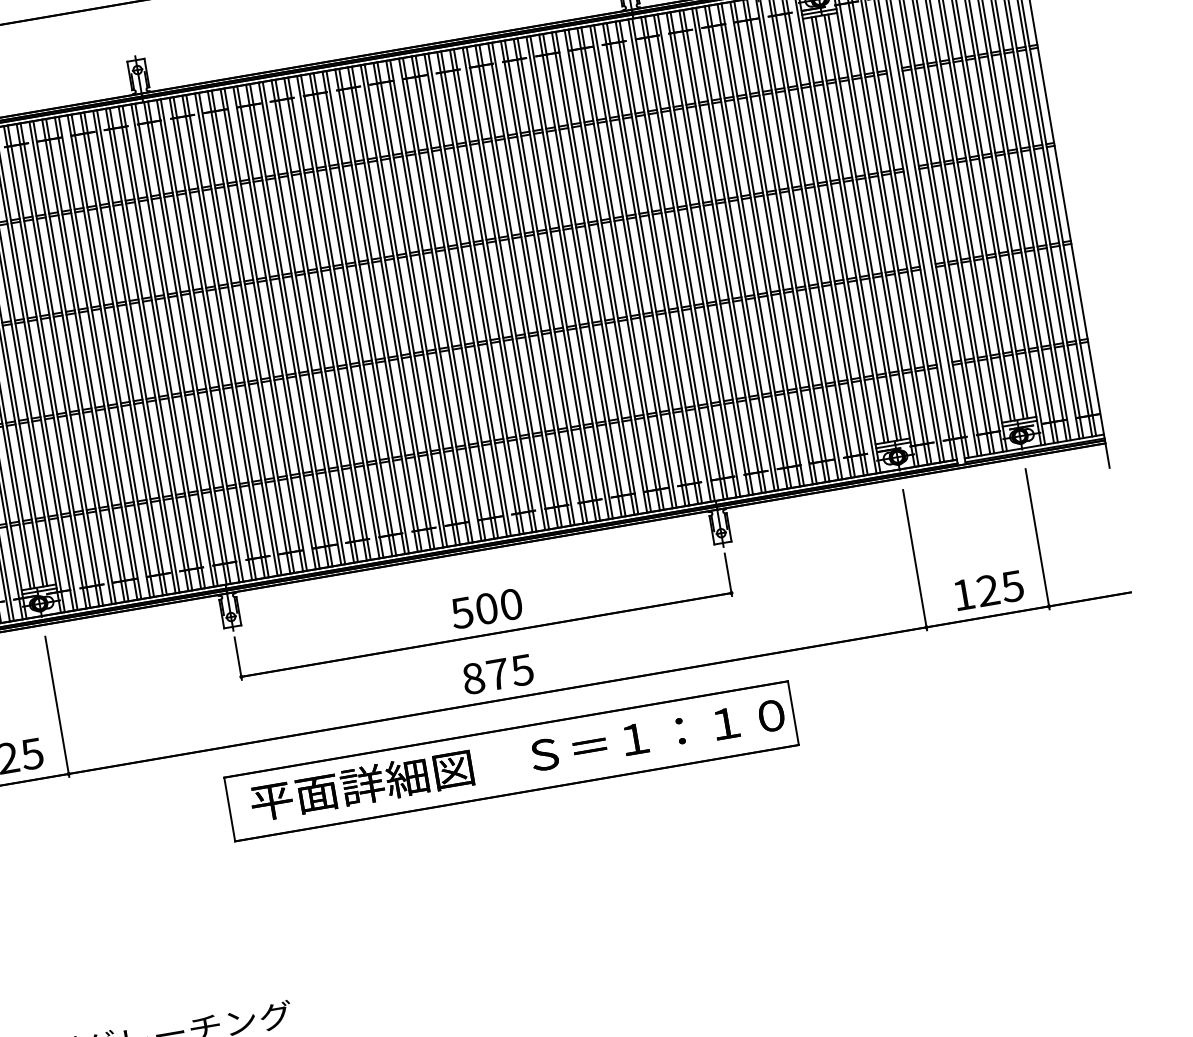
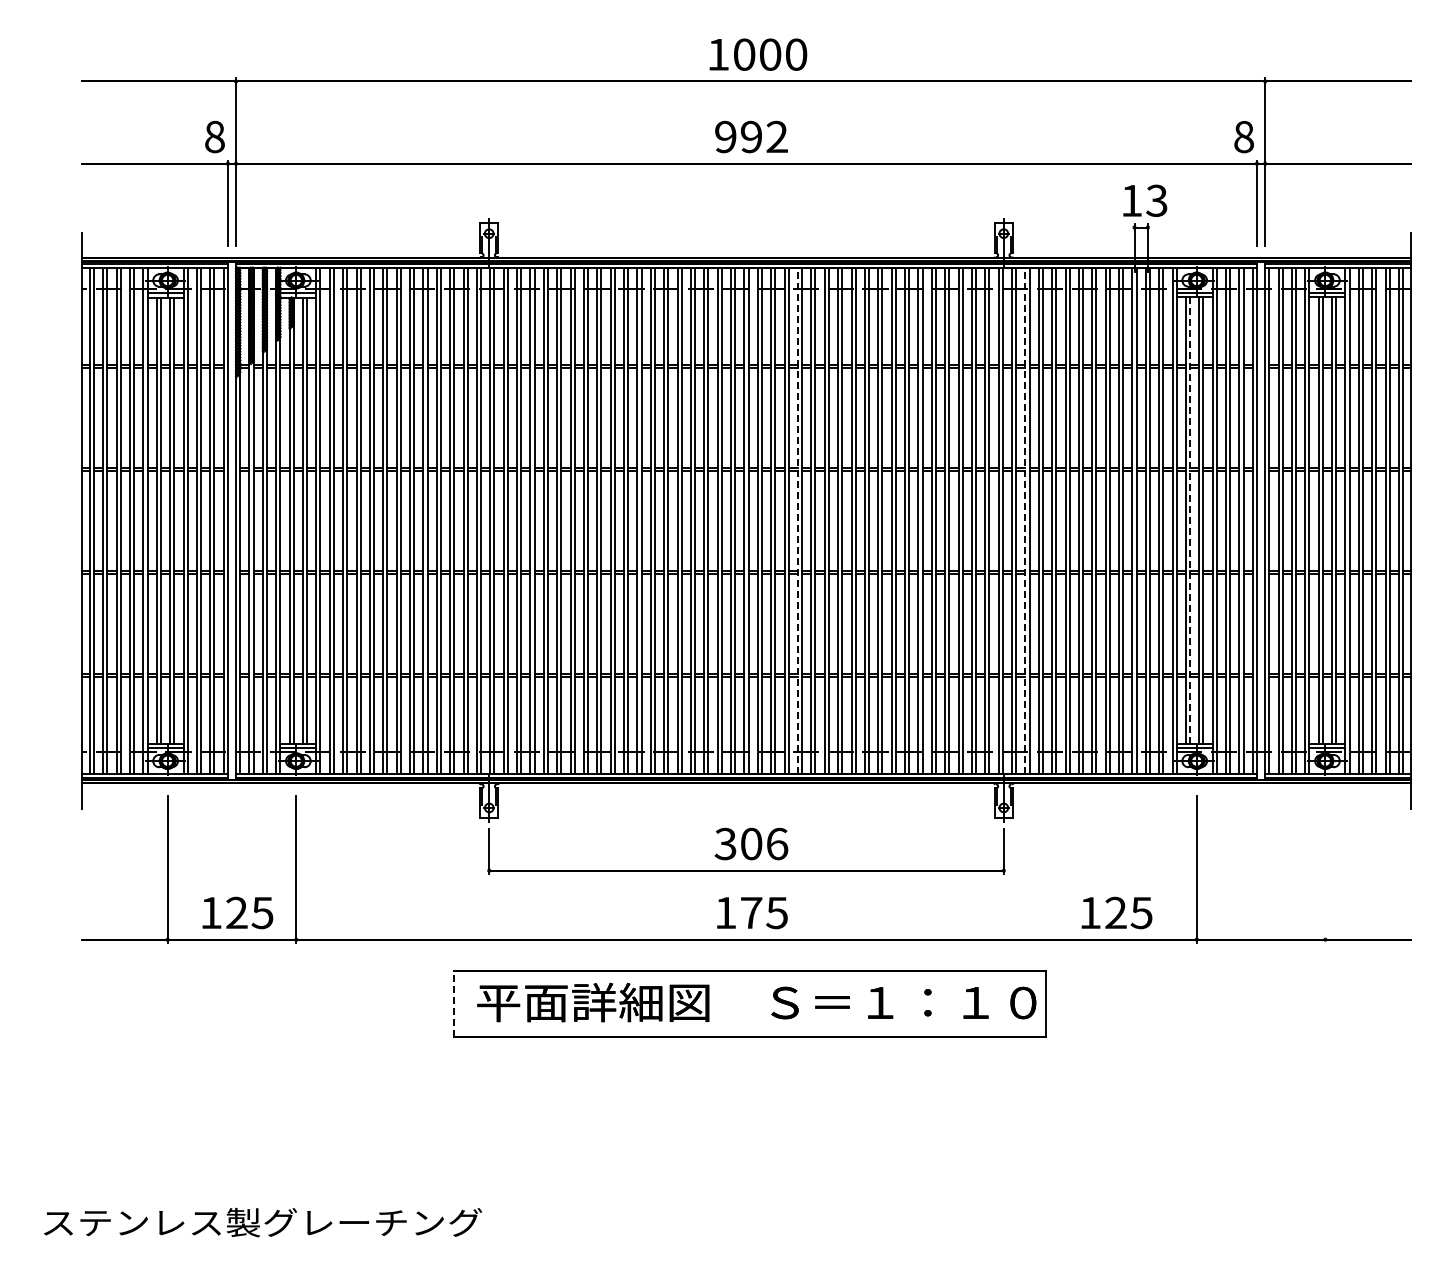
line: (852, 229) -> (1190, 520), solid -> dashed
line: (695, 255) -> (1025, 520), solid -> dashed
line: (477, 293) -> (797, 520), solid -> dashed
line: (1037, 538) -> (1325, 868), removed
text: (988, 590) -> (1116, 912), moved
text: (486, 608) -> (751, 843), 500 -> 306
text: (473, 678) -> (725, 912), 875 -> 175
line: (229, 808) -> (454, 1003), solid -> dashed

